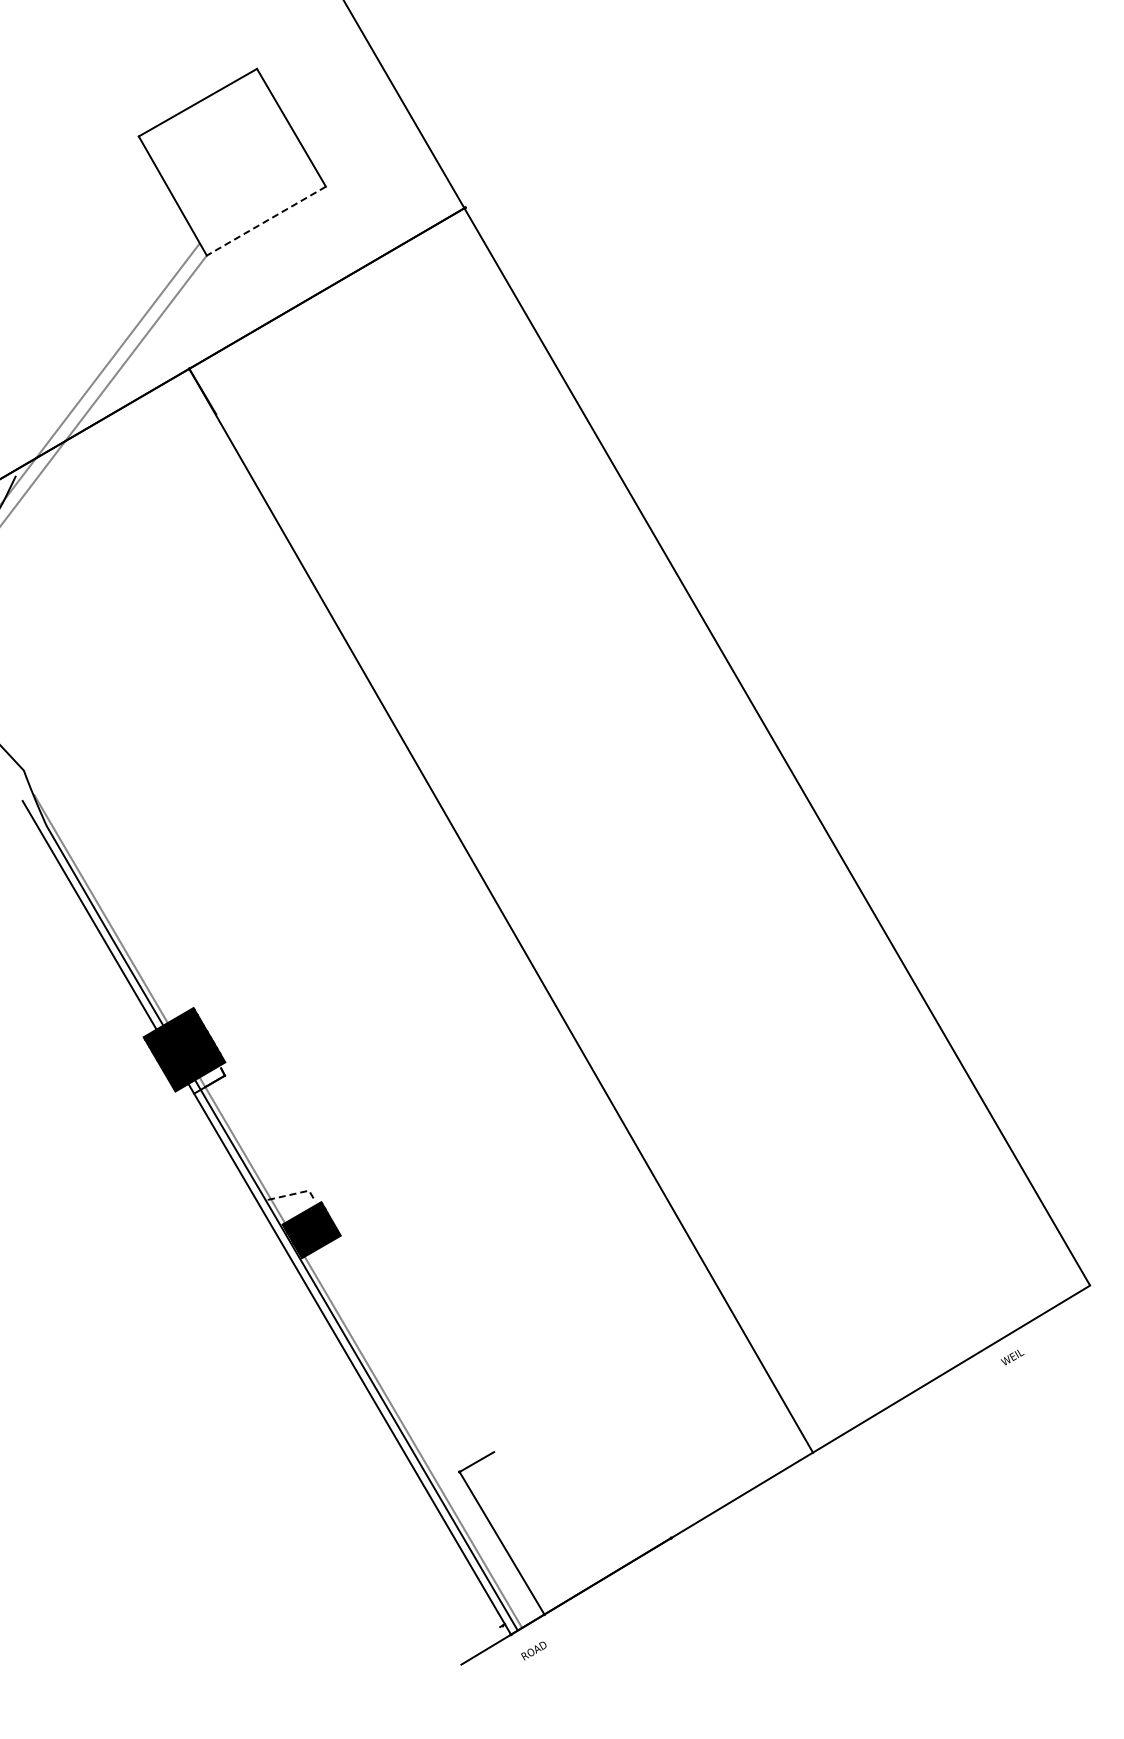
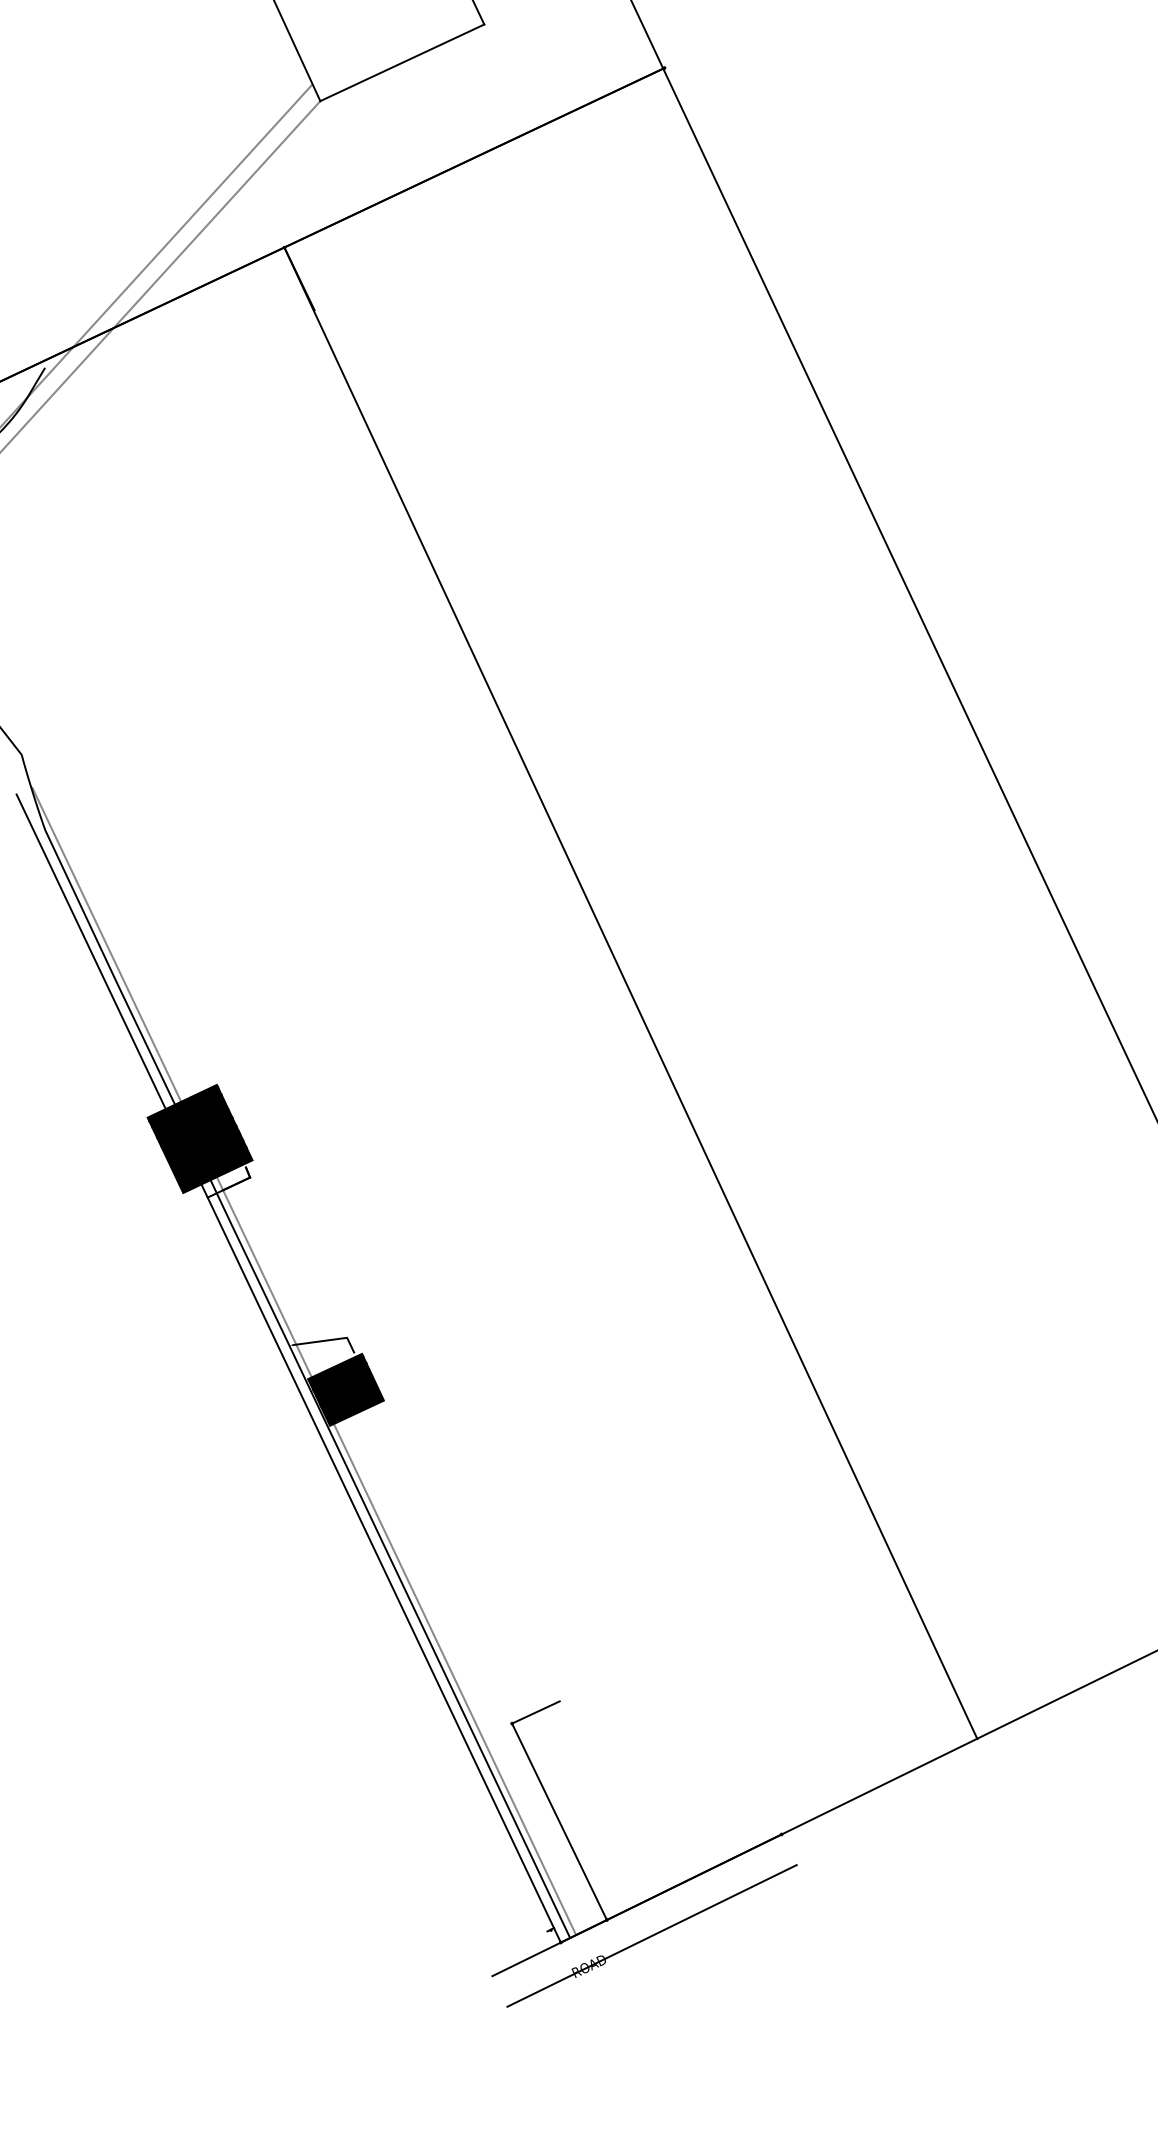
line: (266, 221) -> (402, 63), dashed -> solid
line: (295, 1193) -> (329, 1339), dashed -> solid
line: (579, 1623) -> (651, 1935), added

